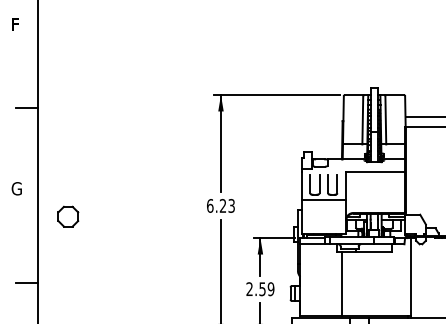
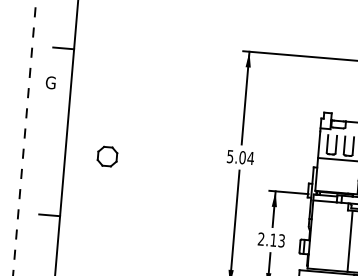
text: (16, 188) -> (50, 82), moved
text: (221, 205) -> (241, 157), 6.23 -> 5.04
part: (68, 216) -> (107, 156), moved
text: (266, 289) -> (277, 240), 2.59 -> 2.13

